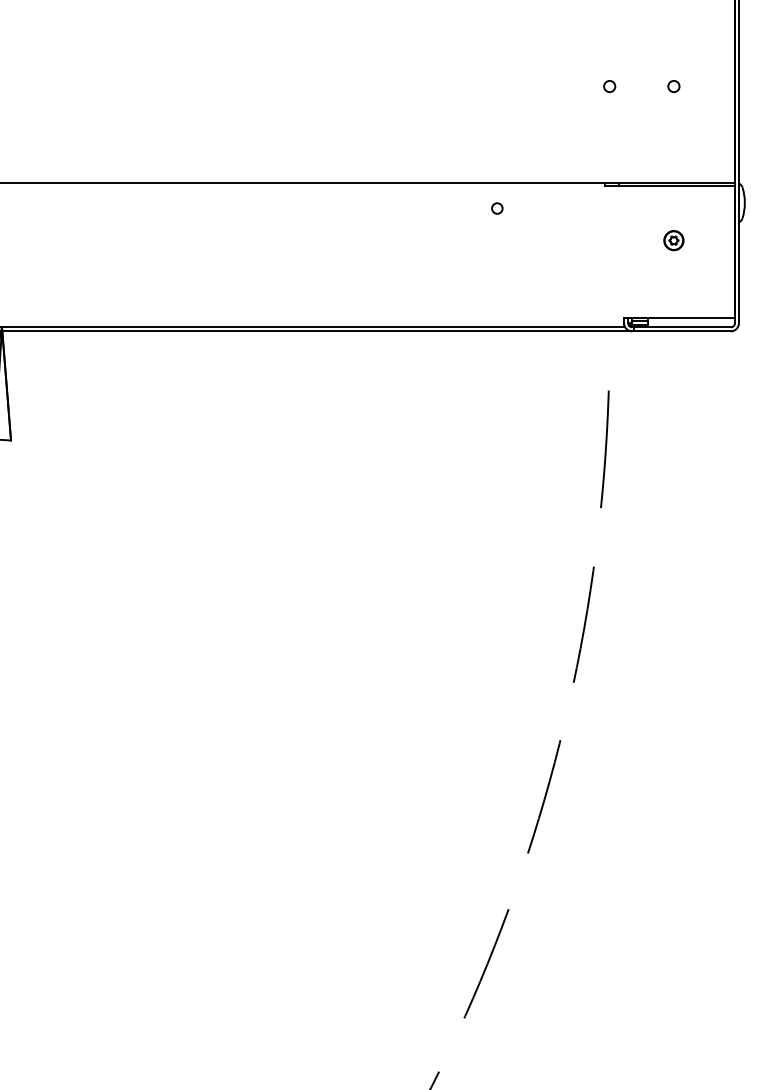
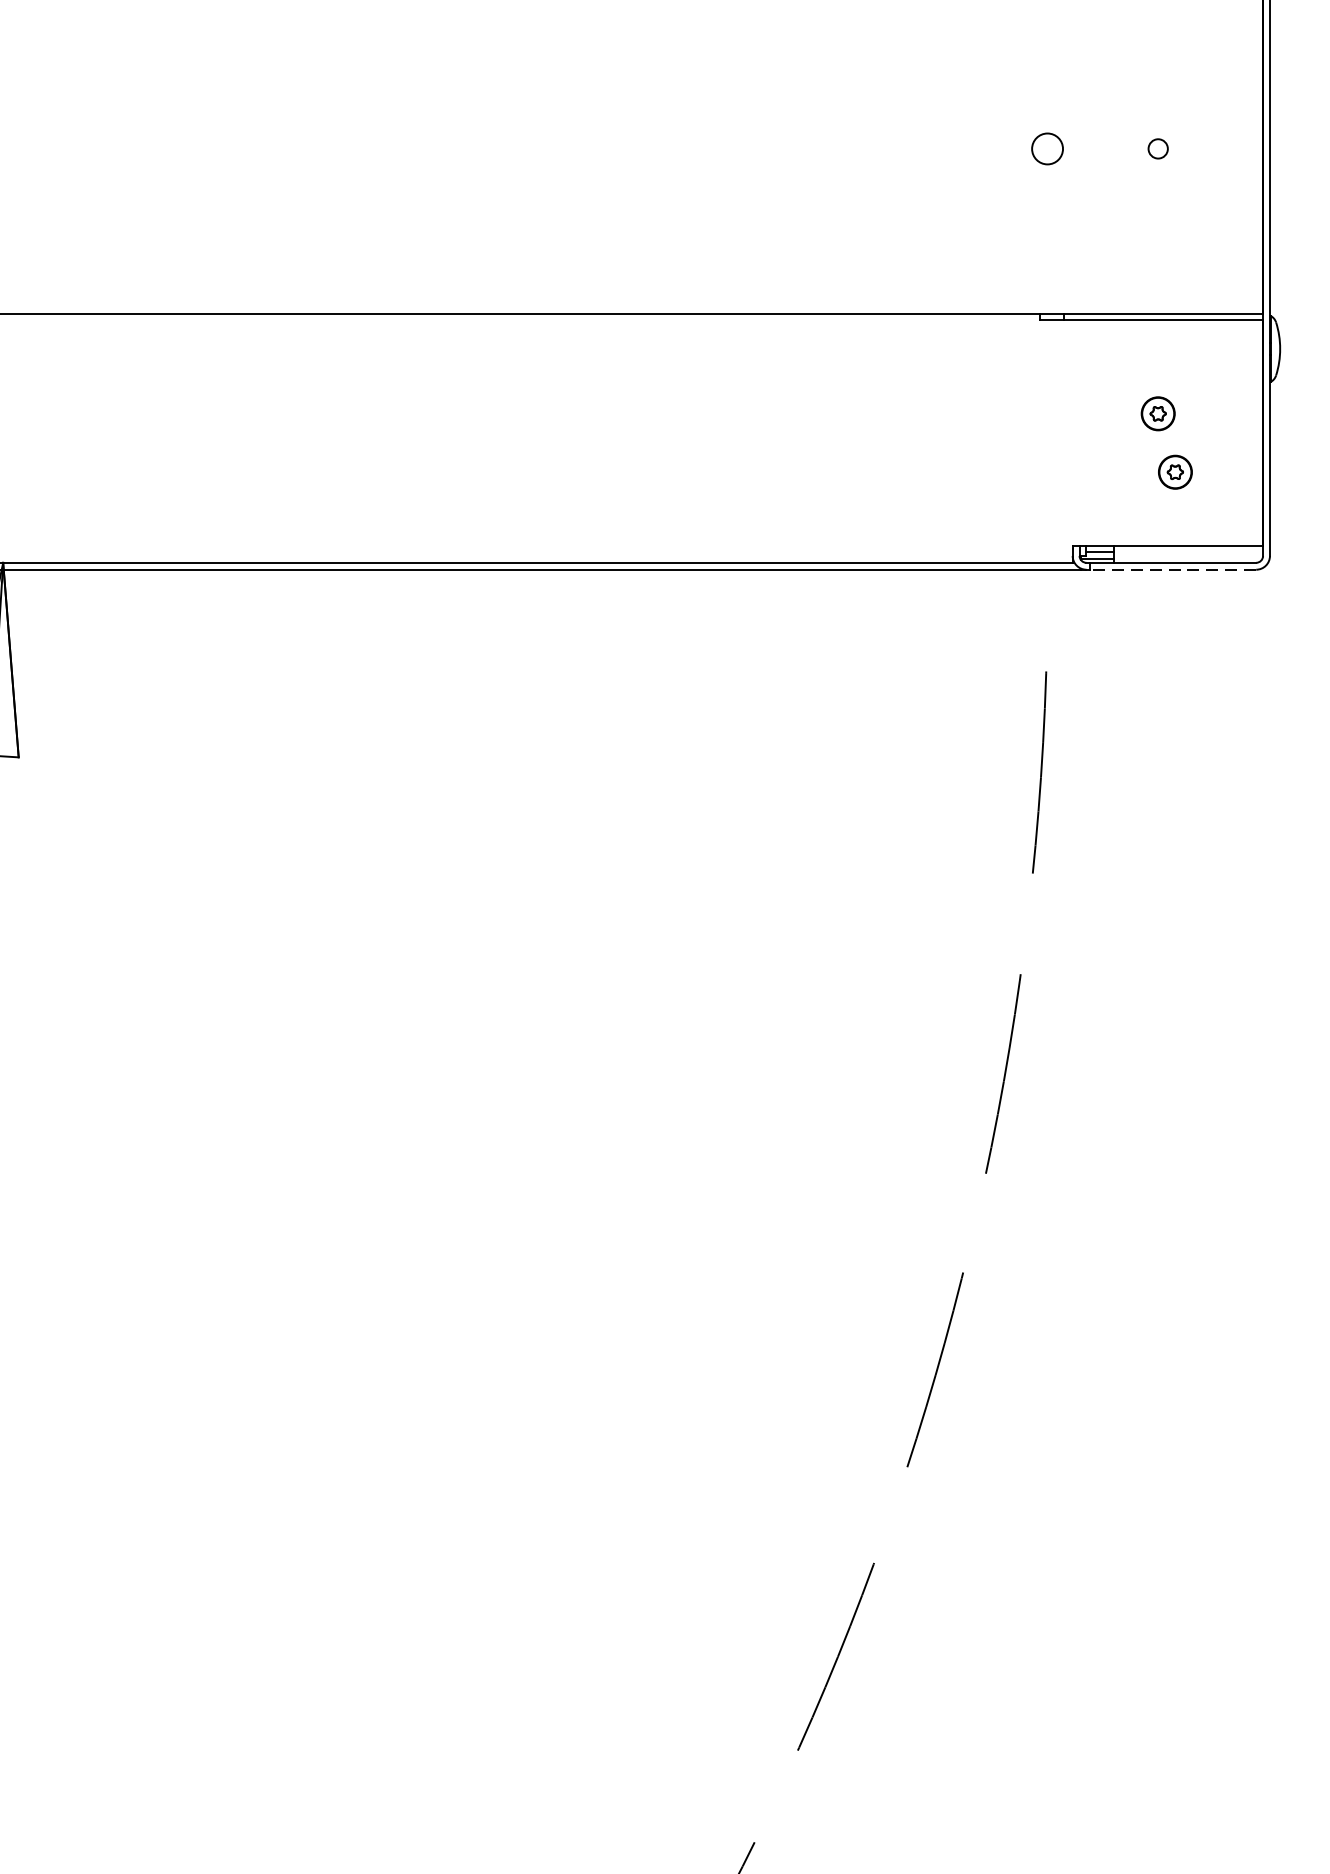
circle: (609, 86) -> (1047, 148), size x1.6
circle: (497, 208) -> (854, 358), removed
part: (683, 274) -> (1174, 472), added
line: (682, 331) -> (1172, 569), solid -> dashed

